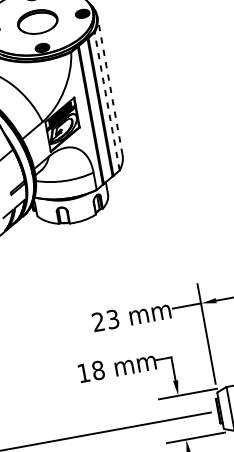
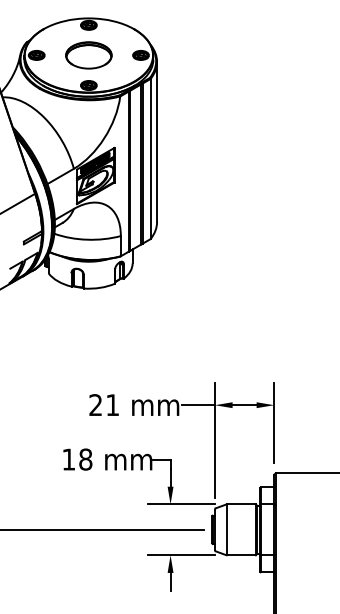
line: (110, 85) -> (157, 141), dashed -> solid
line: (106, 101) -> (150, 158), dashed -> solid
text: (112, 319) -> (112, 405), 23 -> 21

